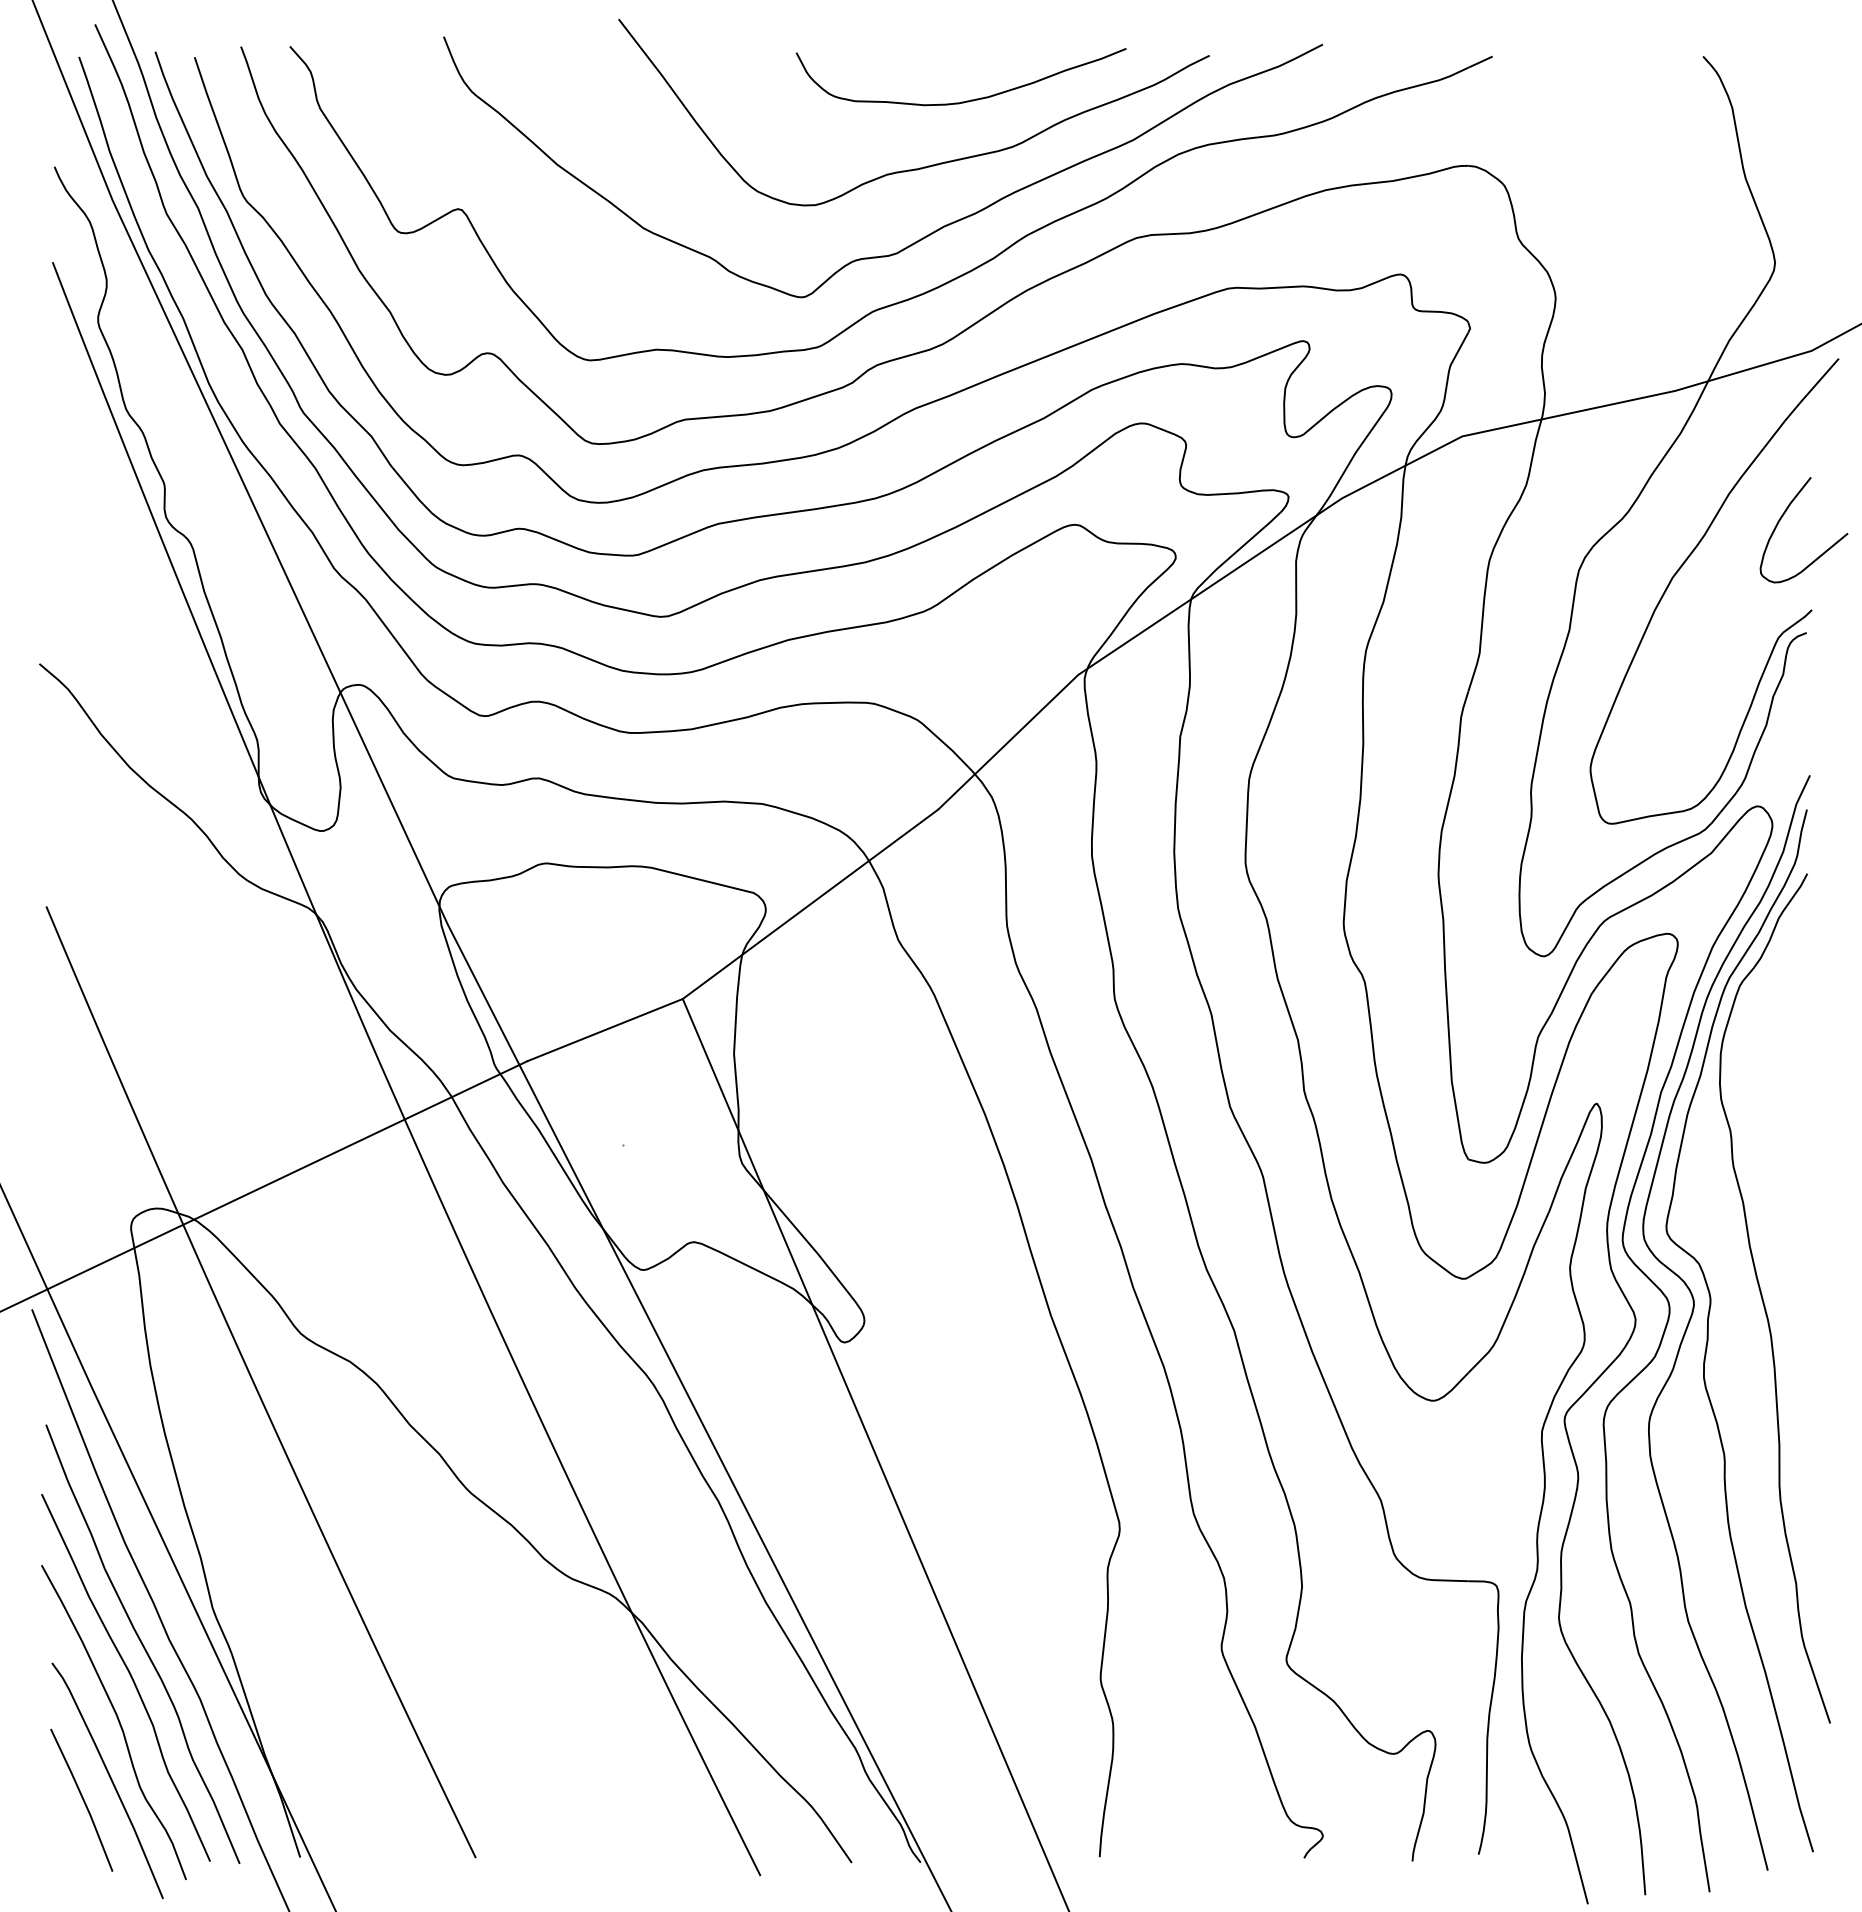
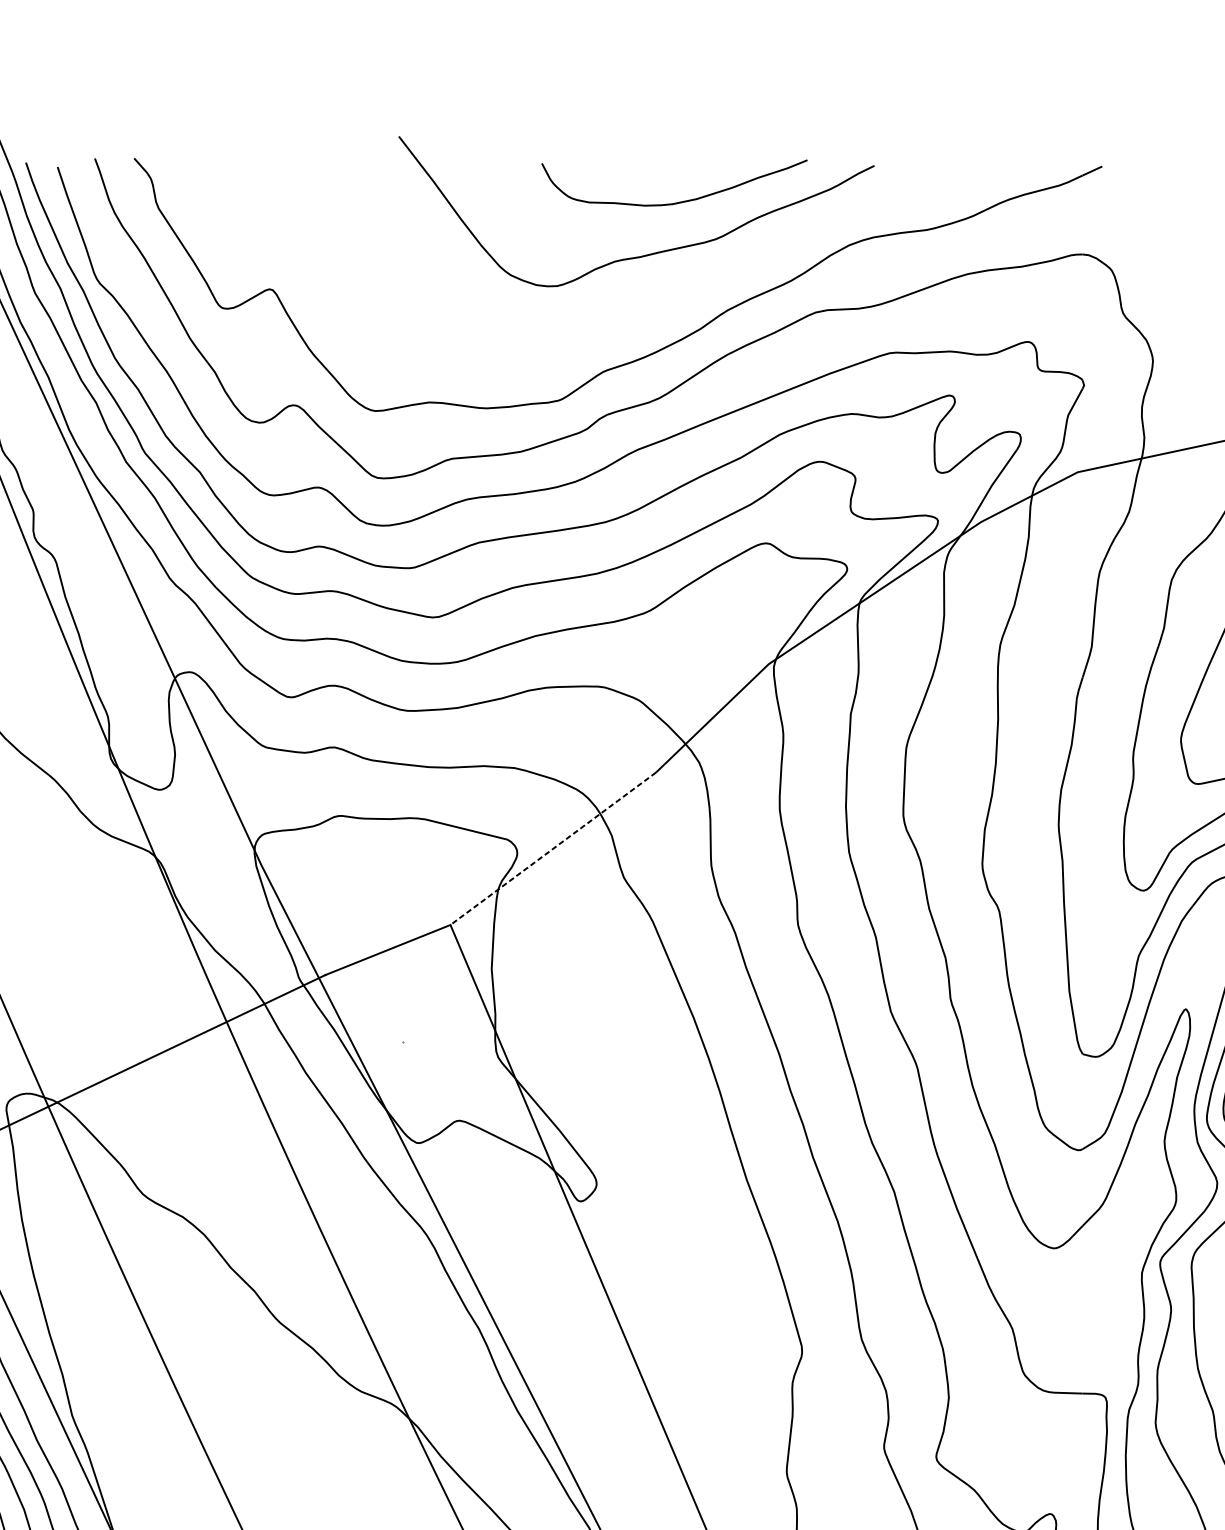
curve: (920, 238) -> (641, 312), removed
line: (810, 904) -> (553, 848), solid -> dashed

